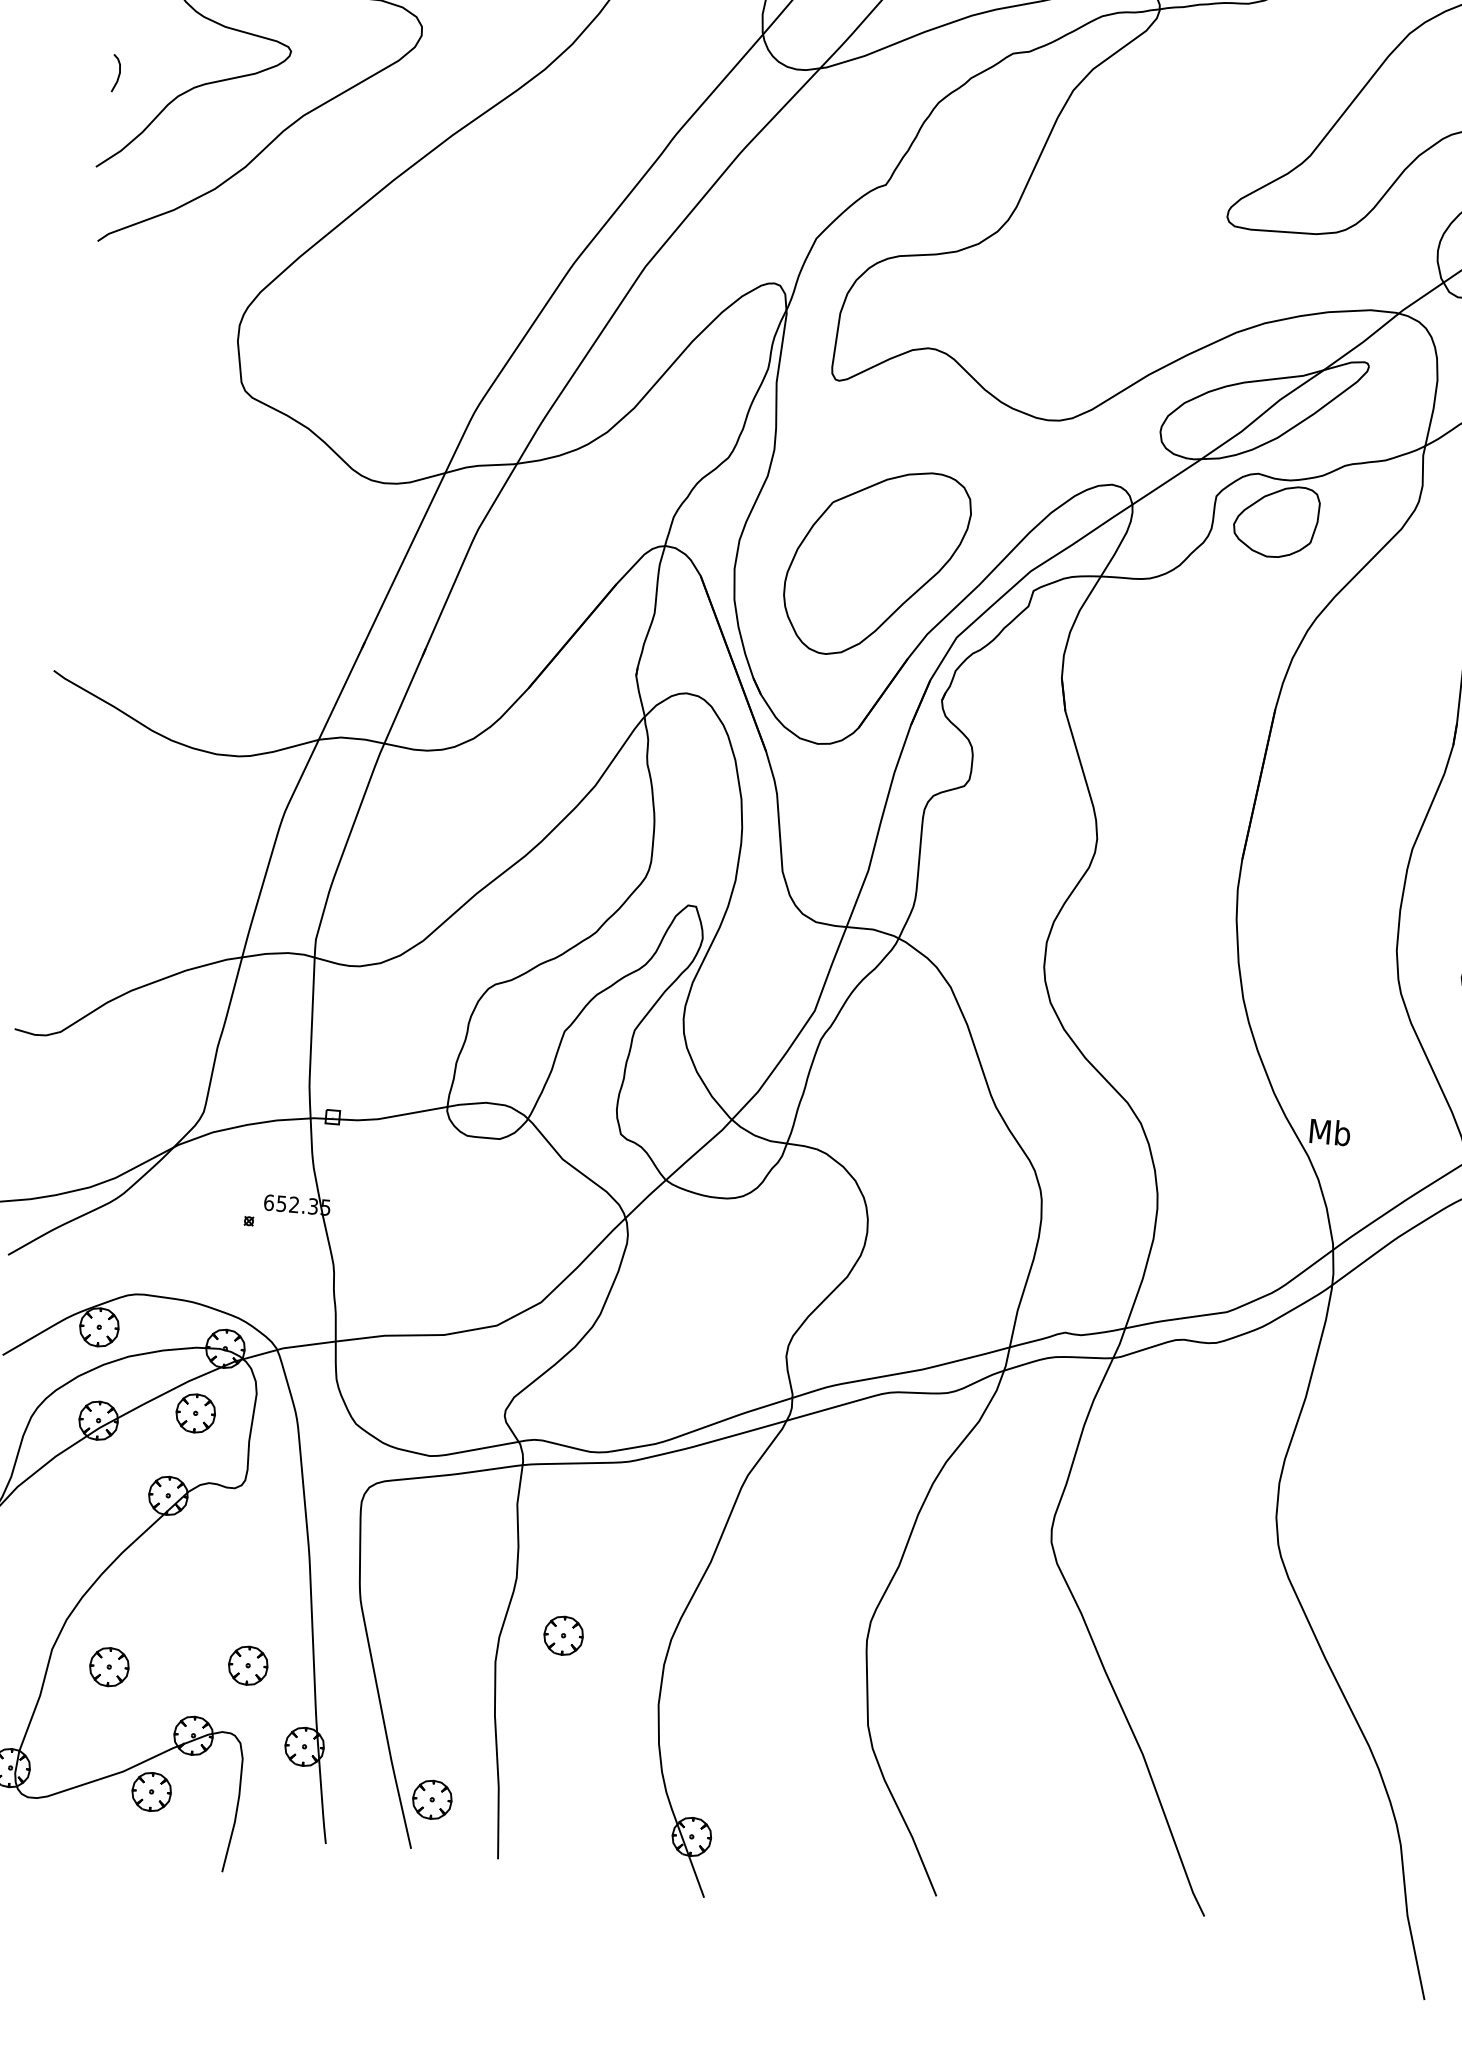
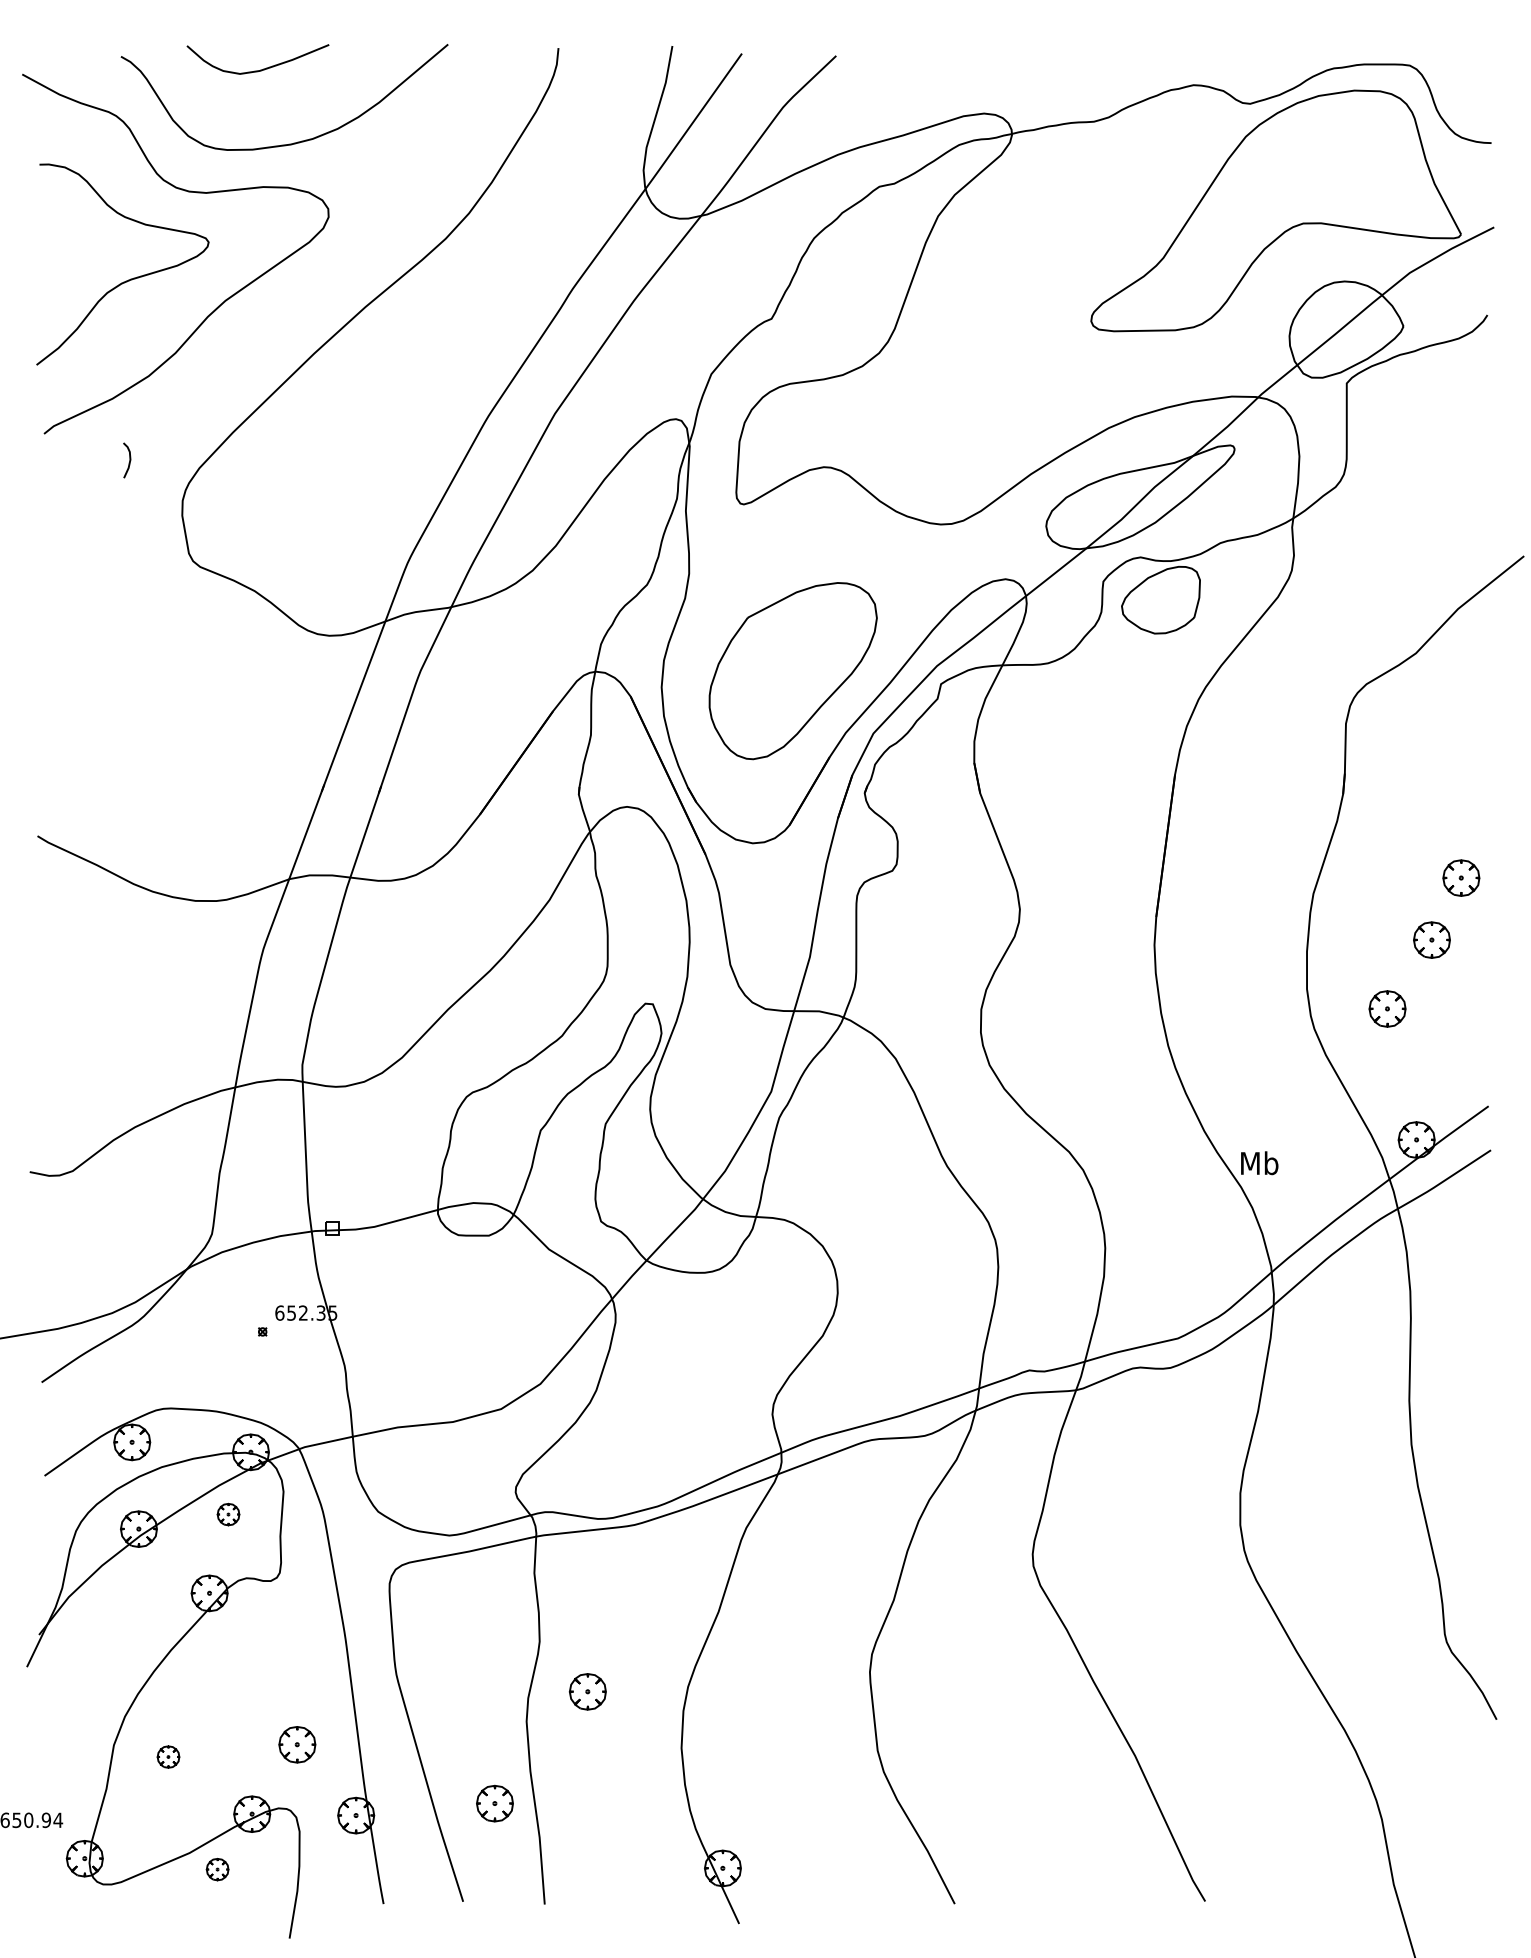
curve: (118, 73) -> (129, 460), moved
part: (195, 1413) -> (228, 1514), size x0.6
part: (109, 1666) -> (168, 1756), size x0.6
part: (151, 1791) -> (217, 1869), size x0.6
part: (431, 1799) -> (494, 1803), moved

